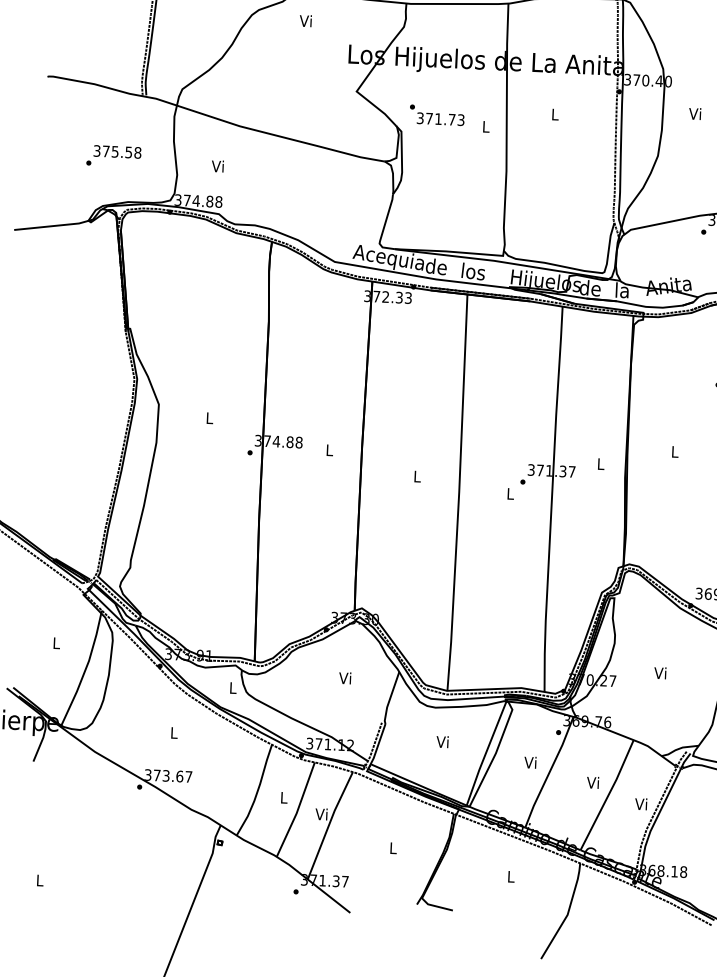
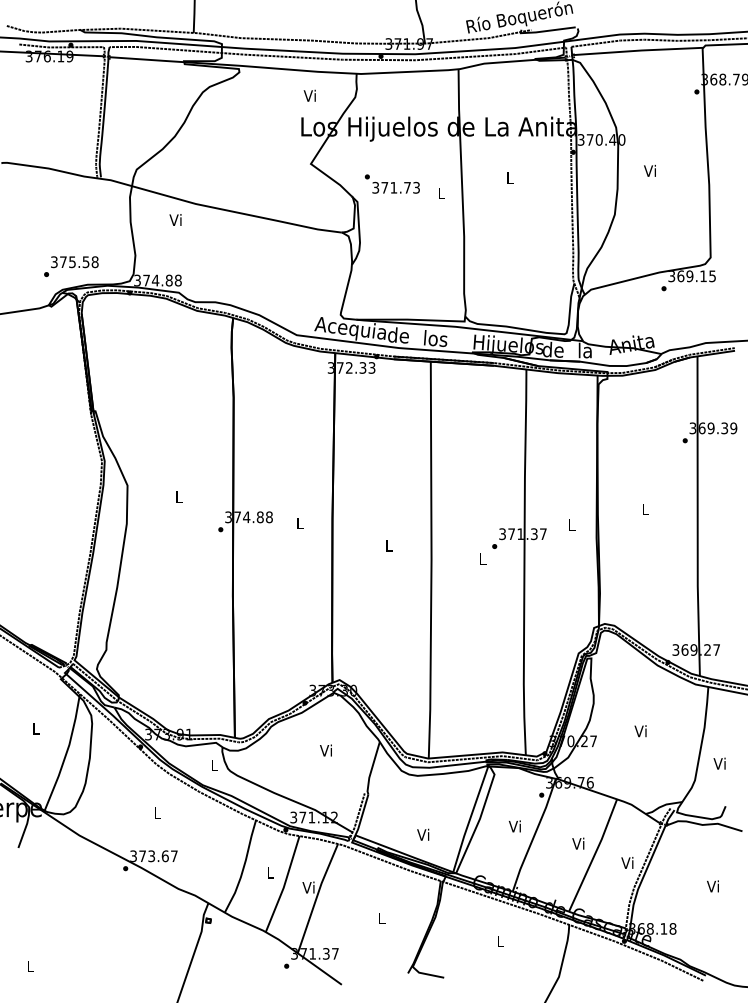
text: (305, 20) -> (309, 95), moved
text: (114, 156) -> (71, 266), moved
text: (217, 165) -> (175, 219), moved
text: (442, 741) -> (423, 834), moved

